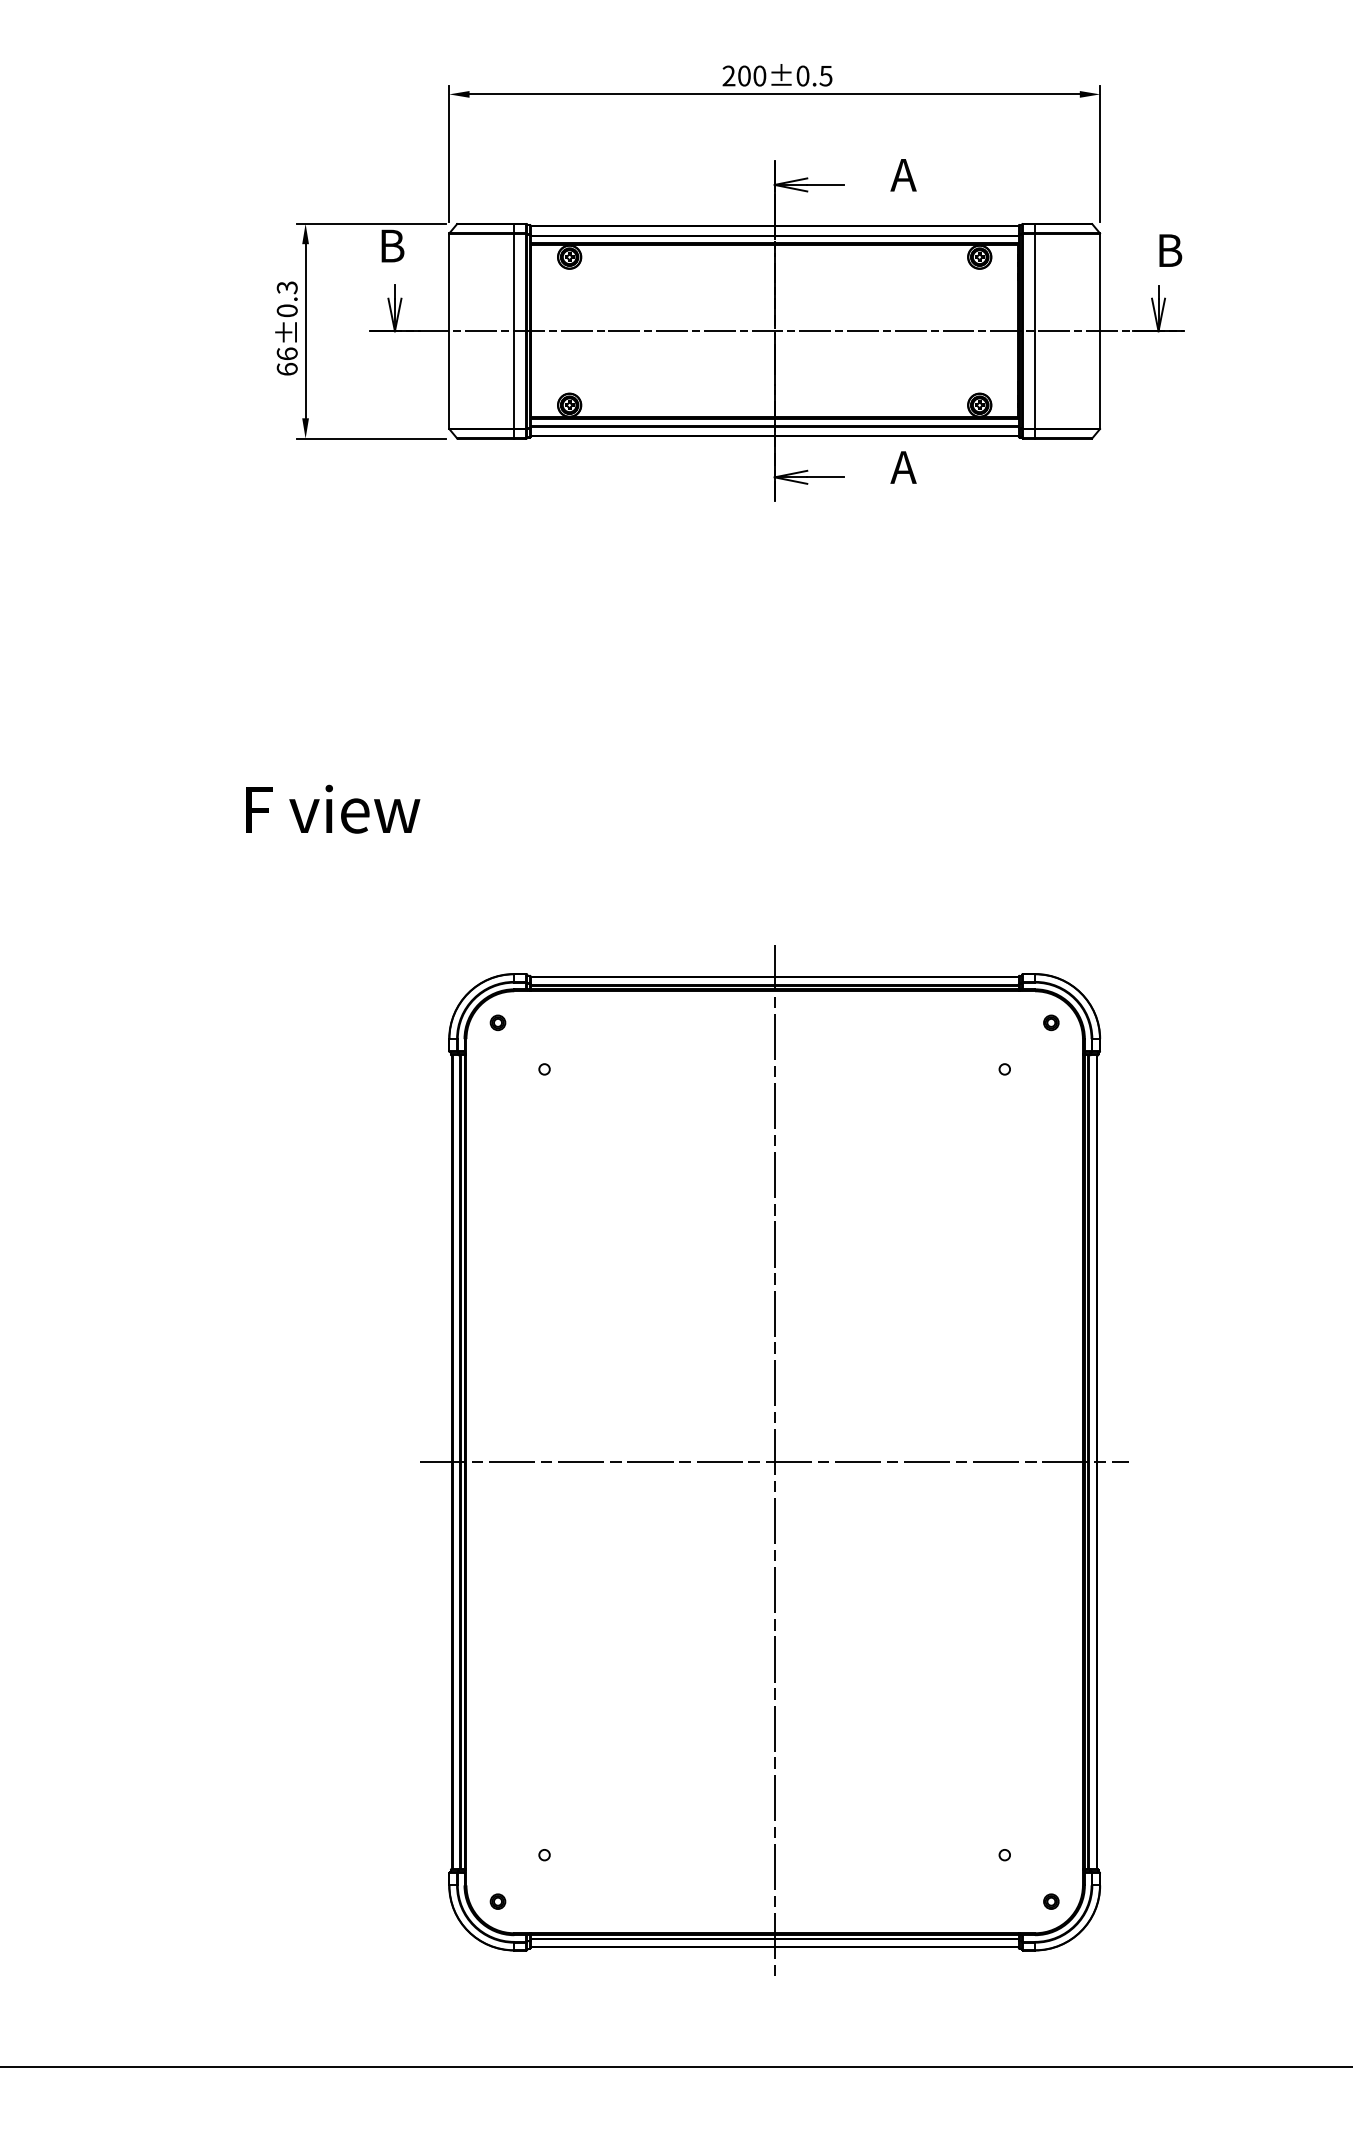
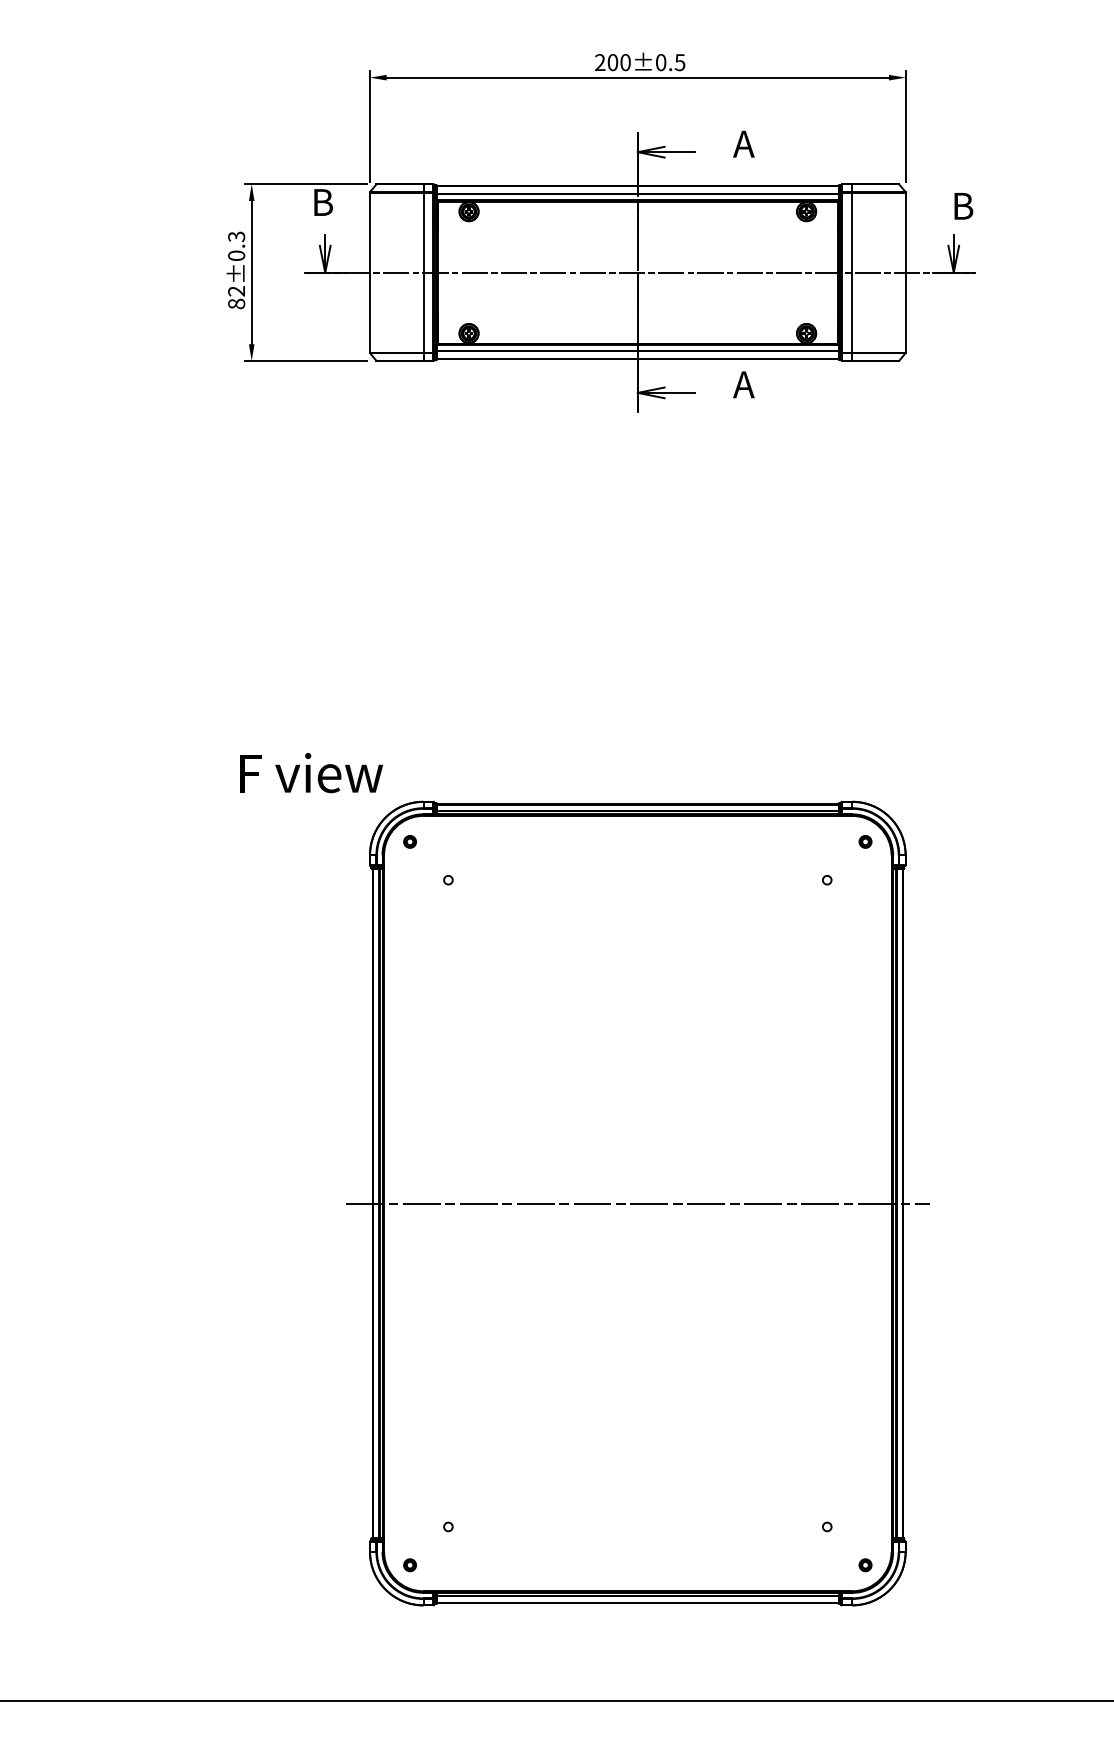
text: (287, 361) -> (236, 297), 66±0.3 -> 82±0.3
text: (333, 809) -> (311, 773), moved
line: (774, 1462) -> (637, 1203), removed

